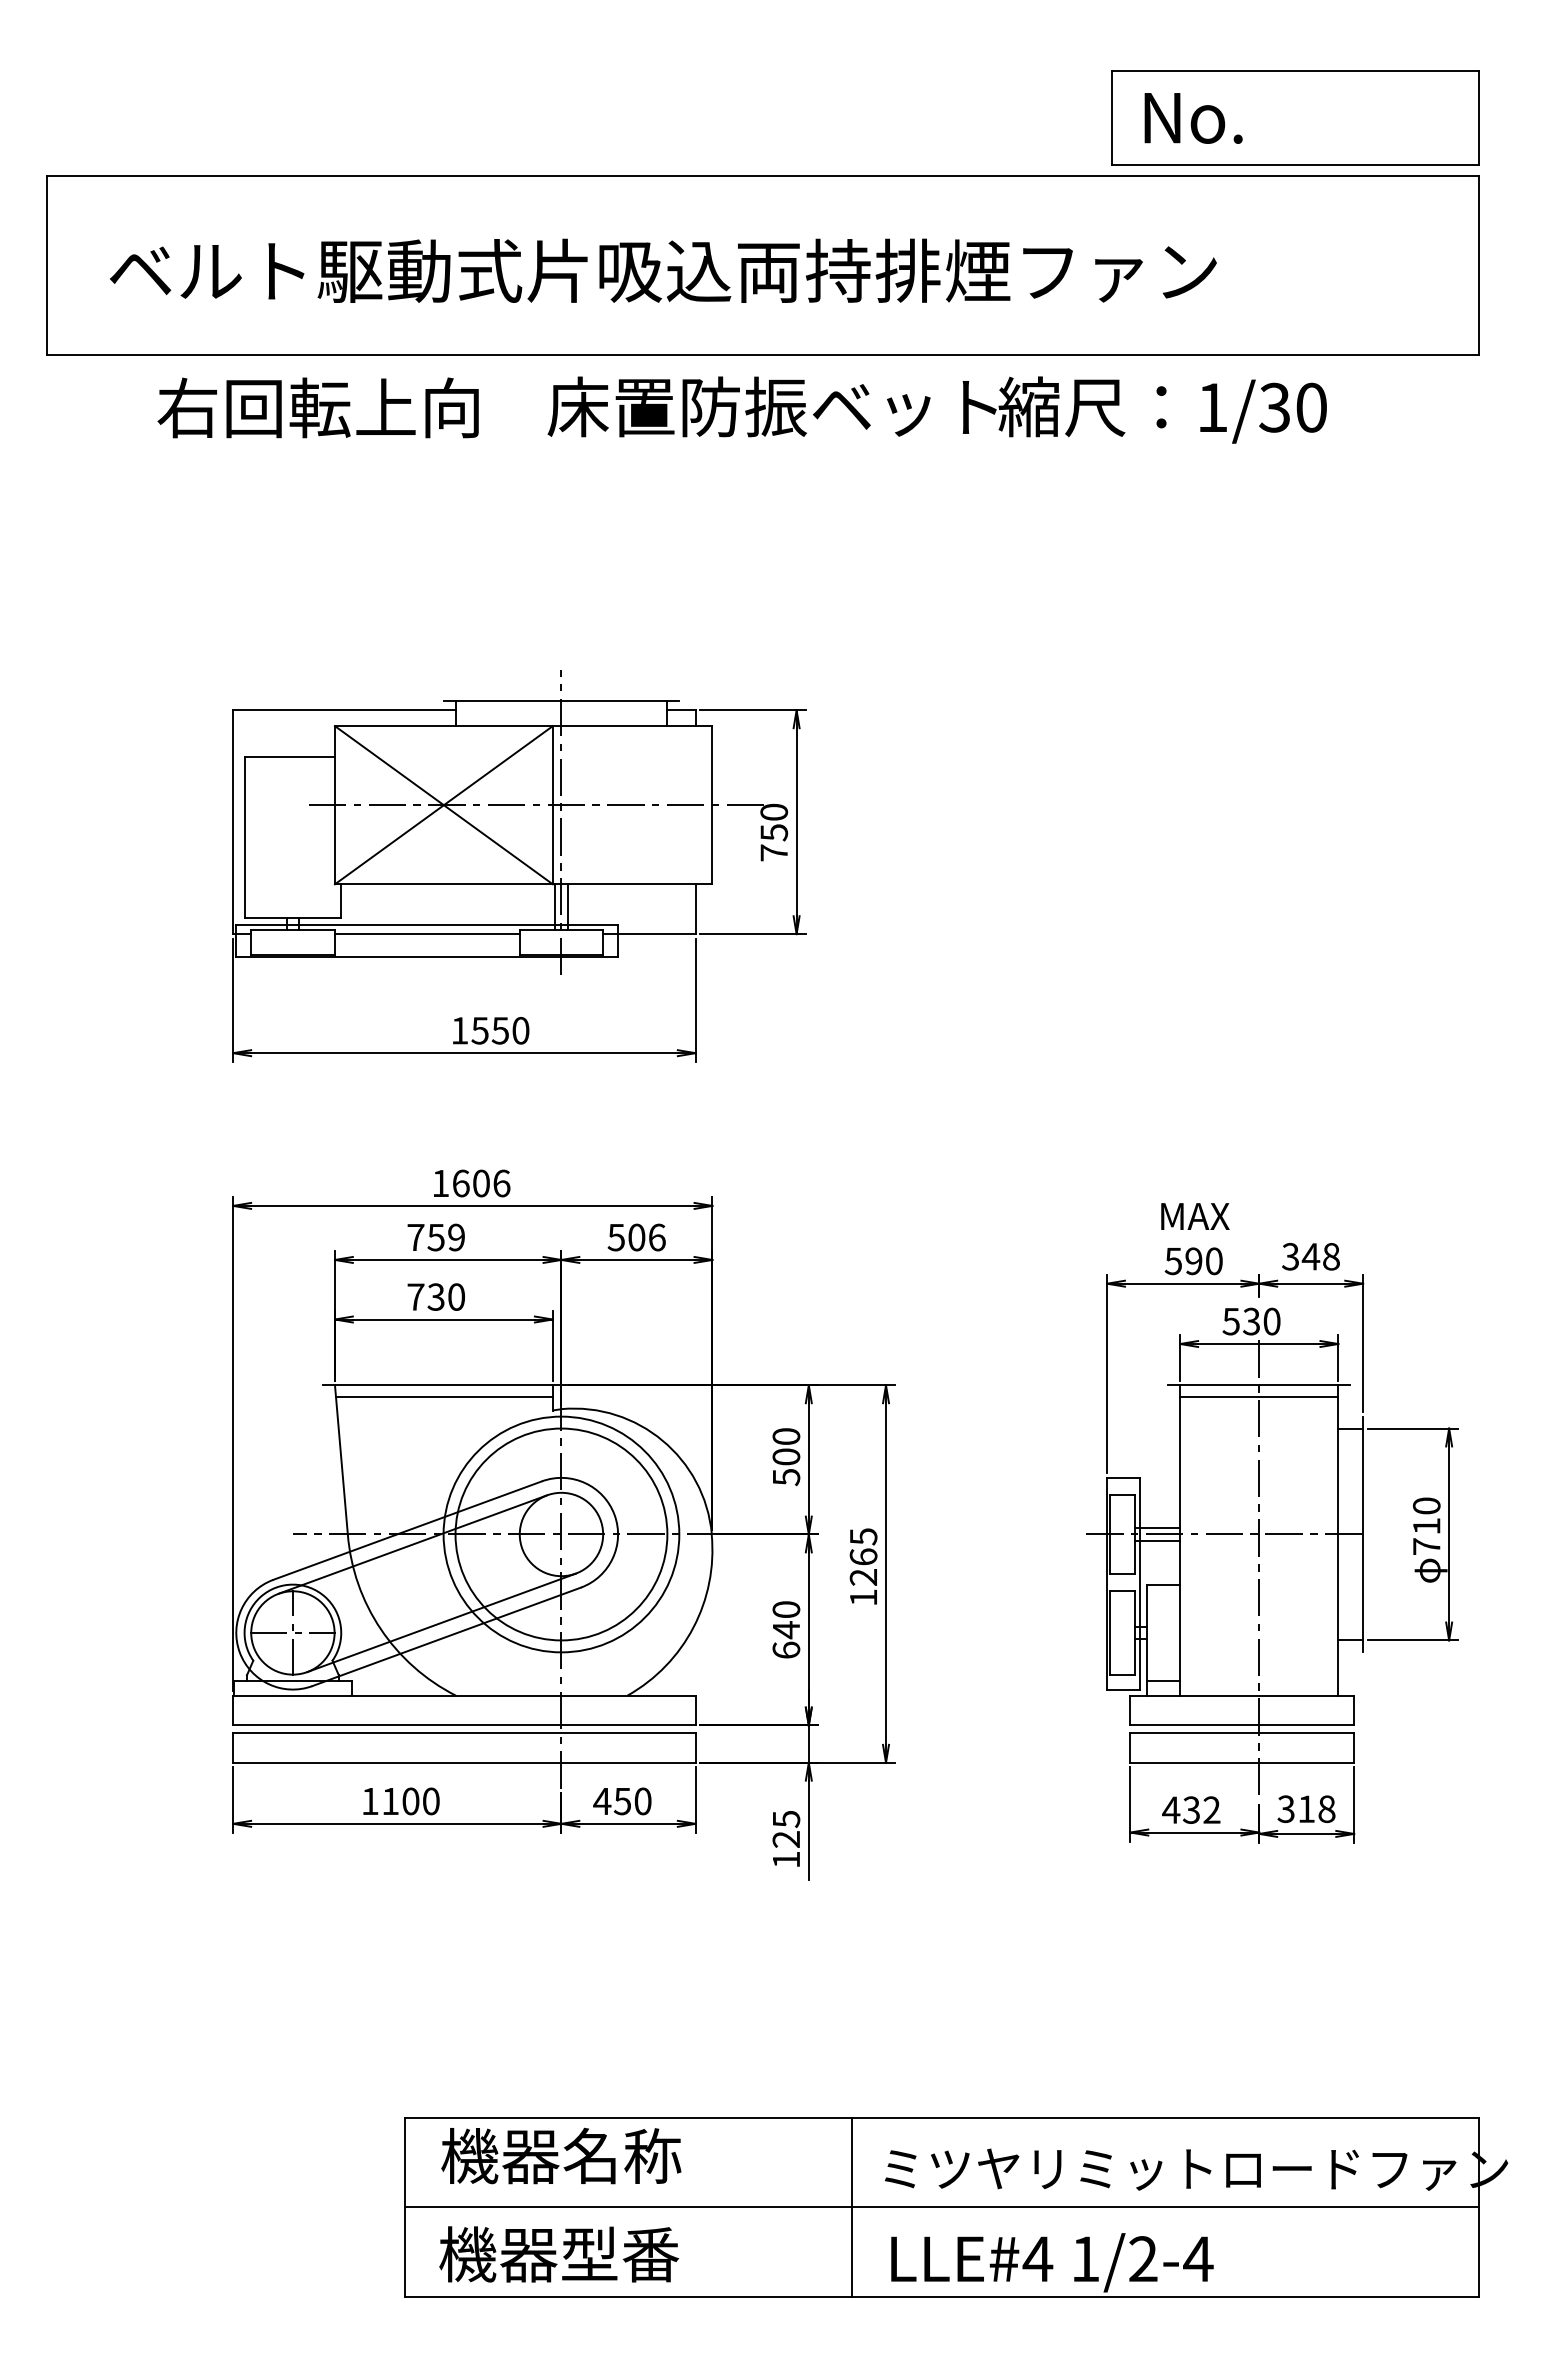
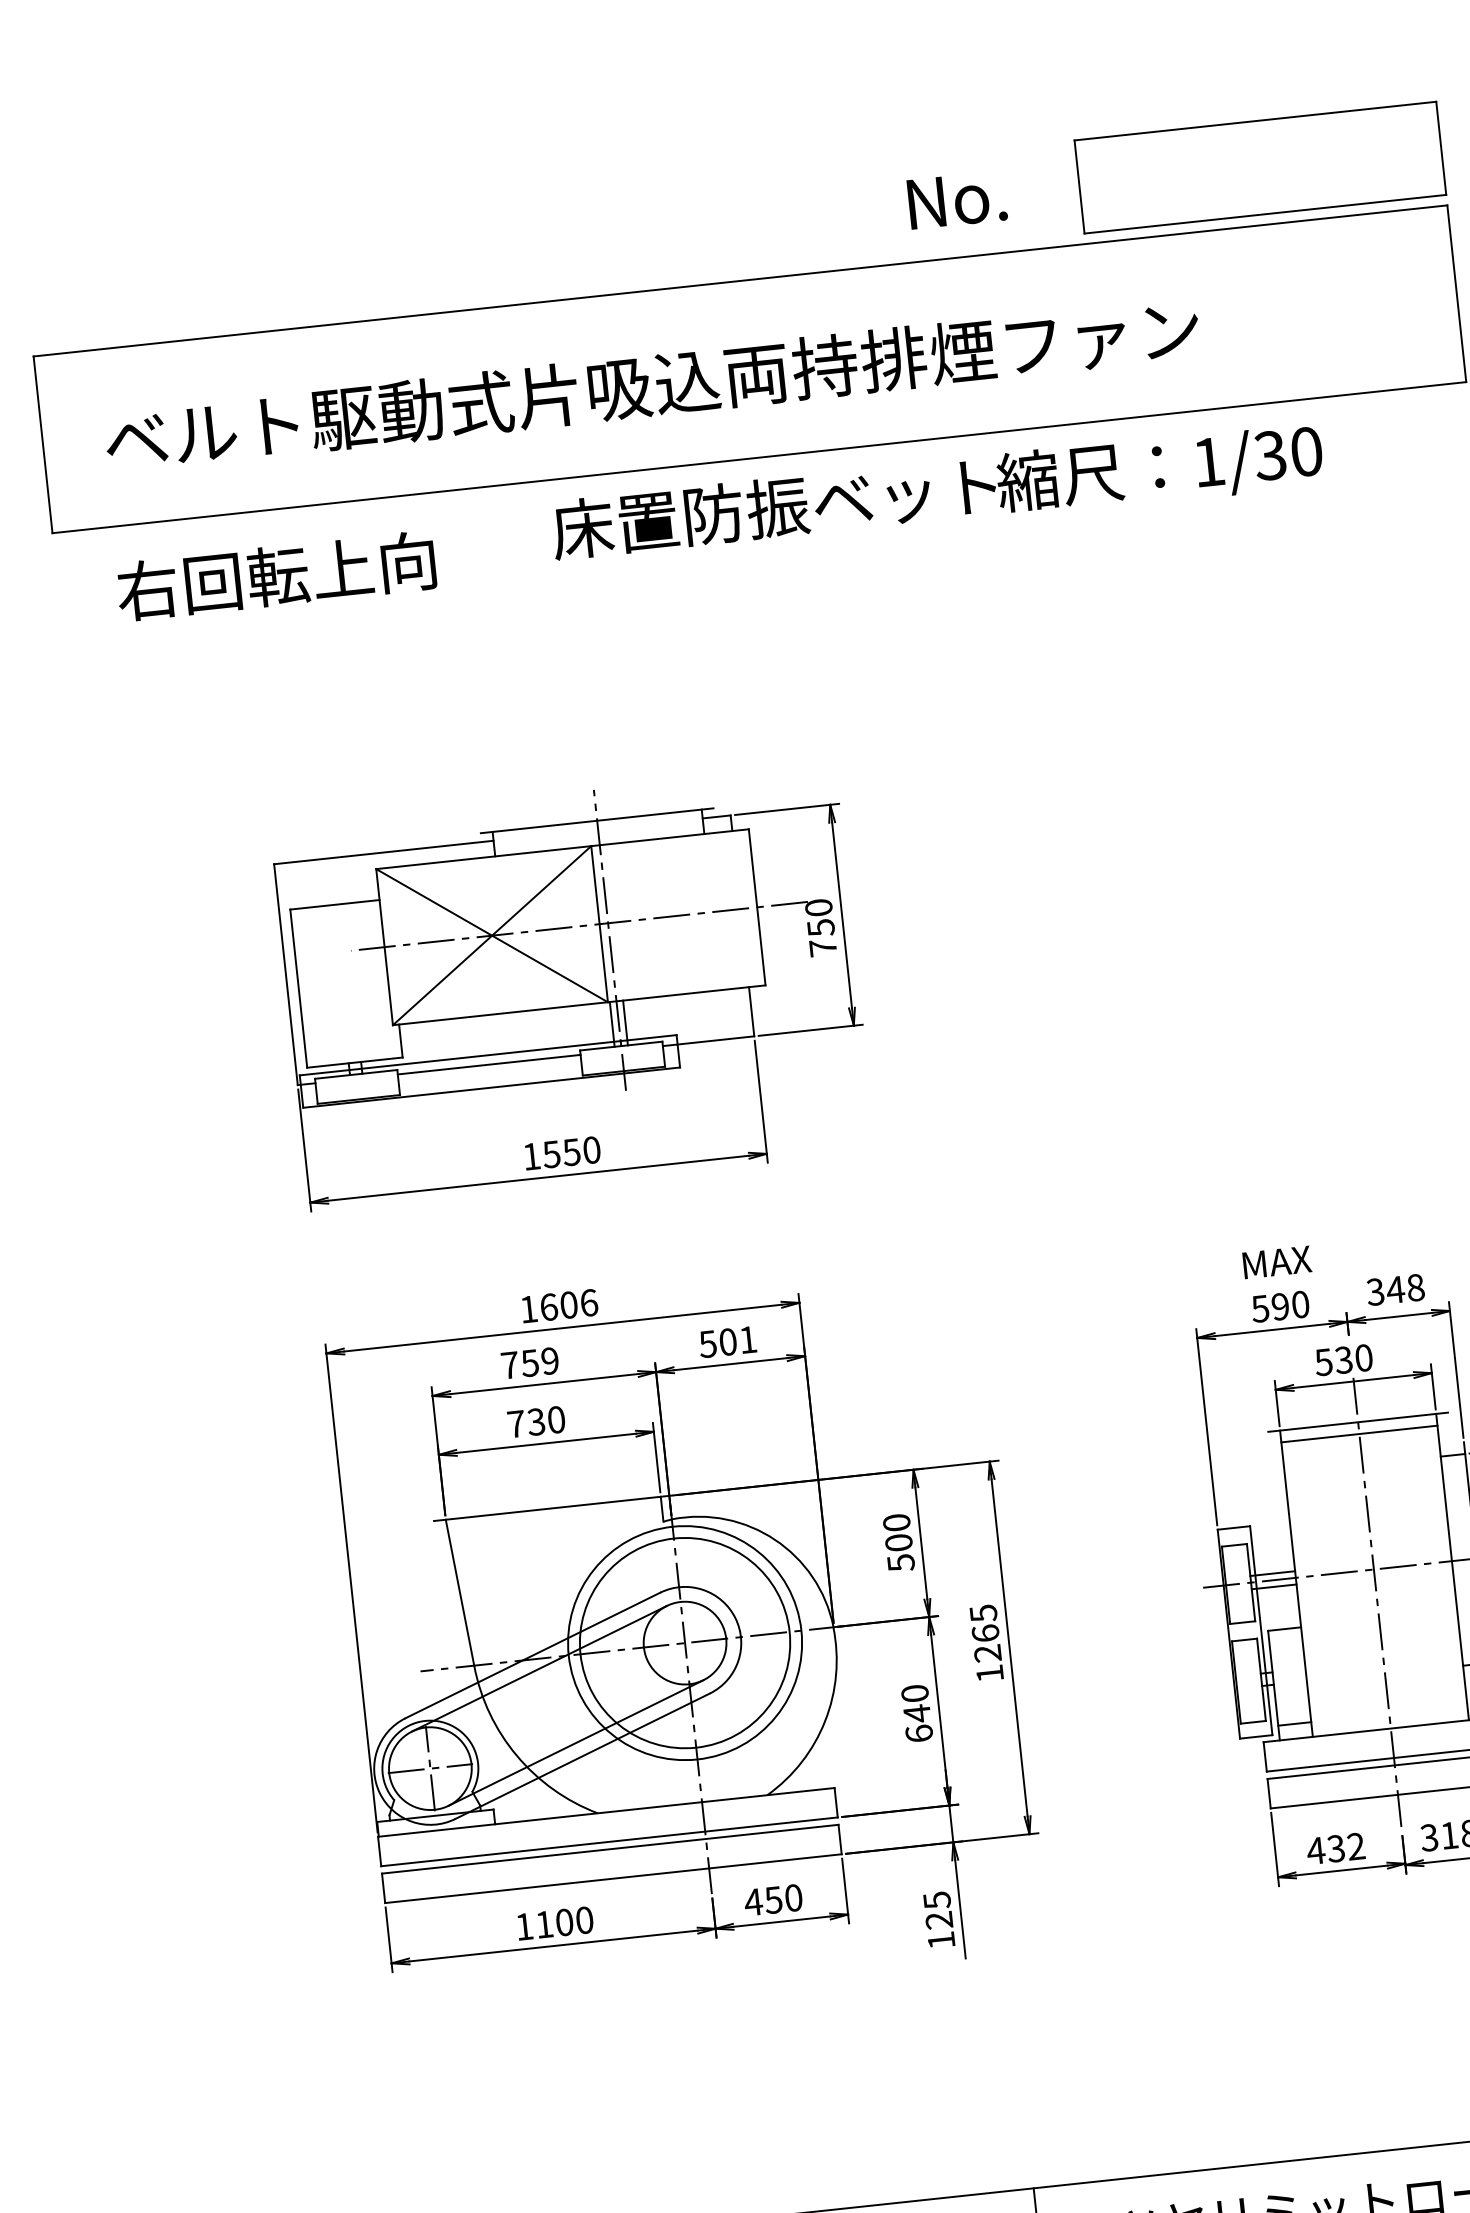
text: (1193, 118) -> (957, 200), moved
text: (317, 407) -> (275, 575), moved
text: (657, 1237) -> (748, 1339), 506 -> 501
line: (444, 1397) -> (555, 1520), removed

